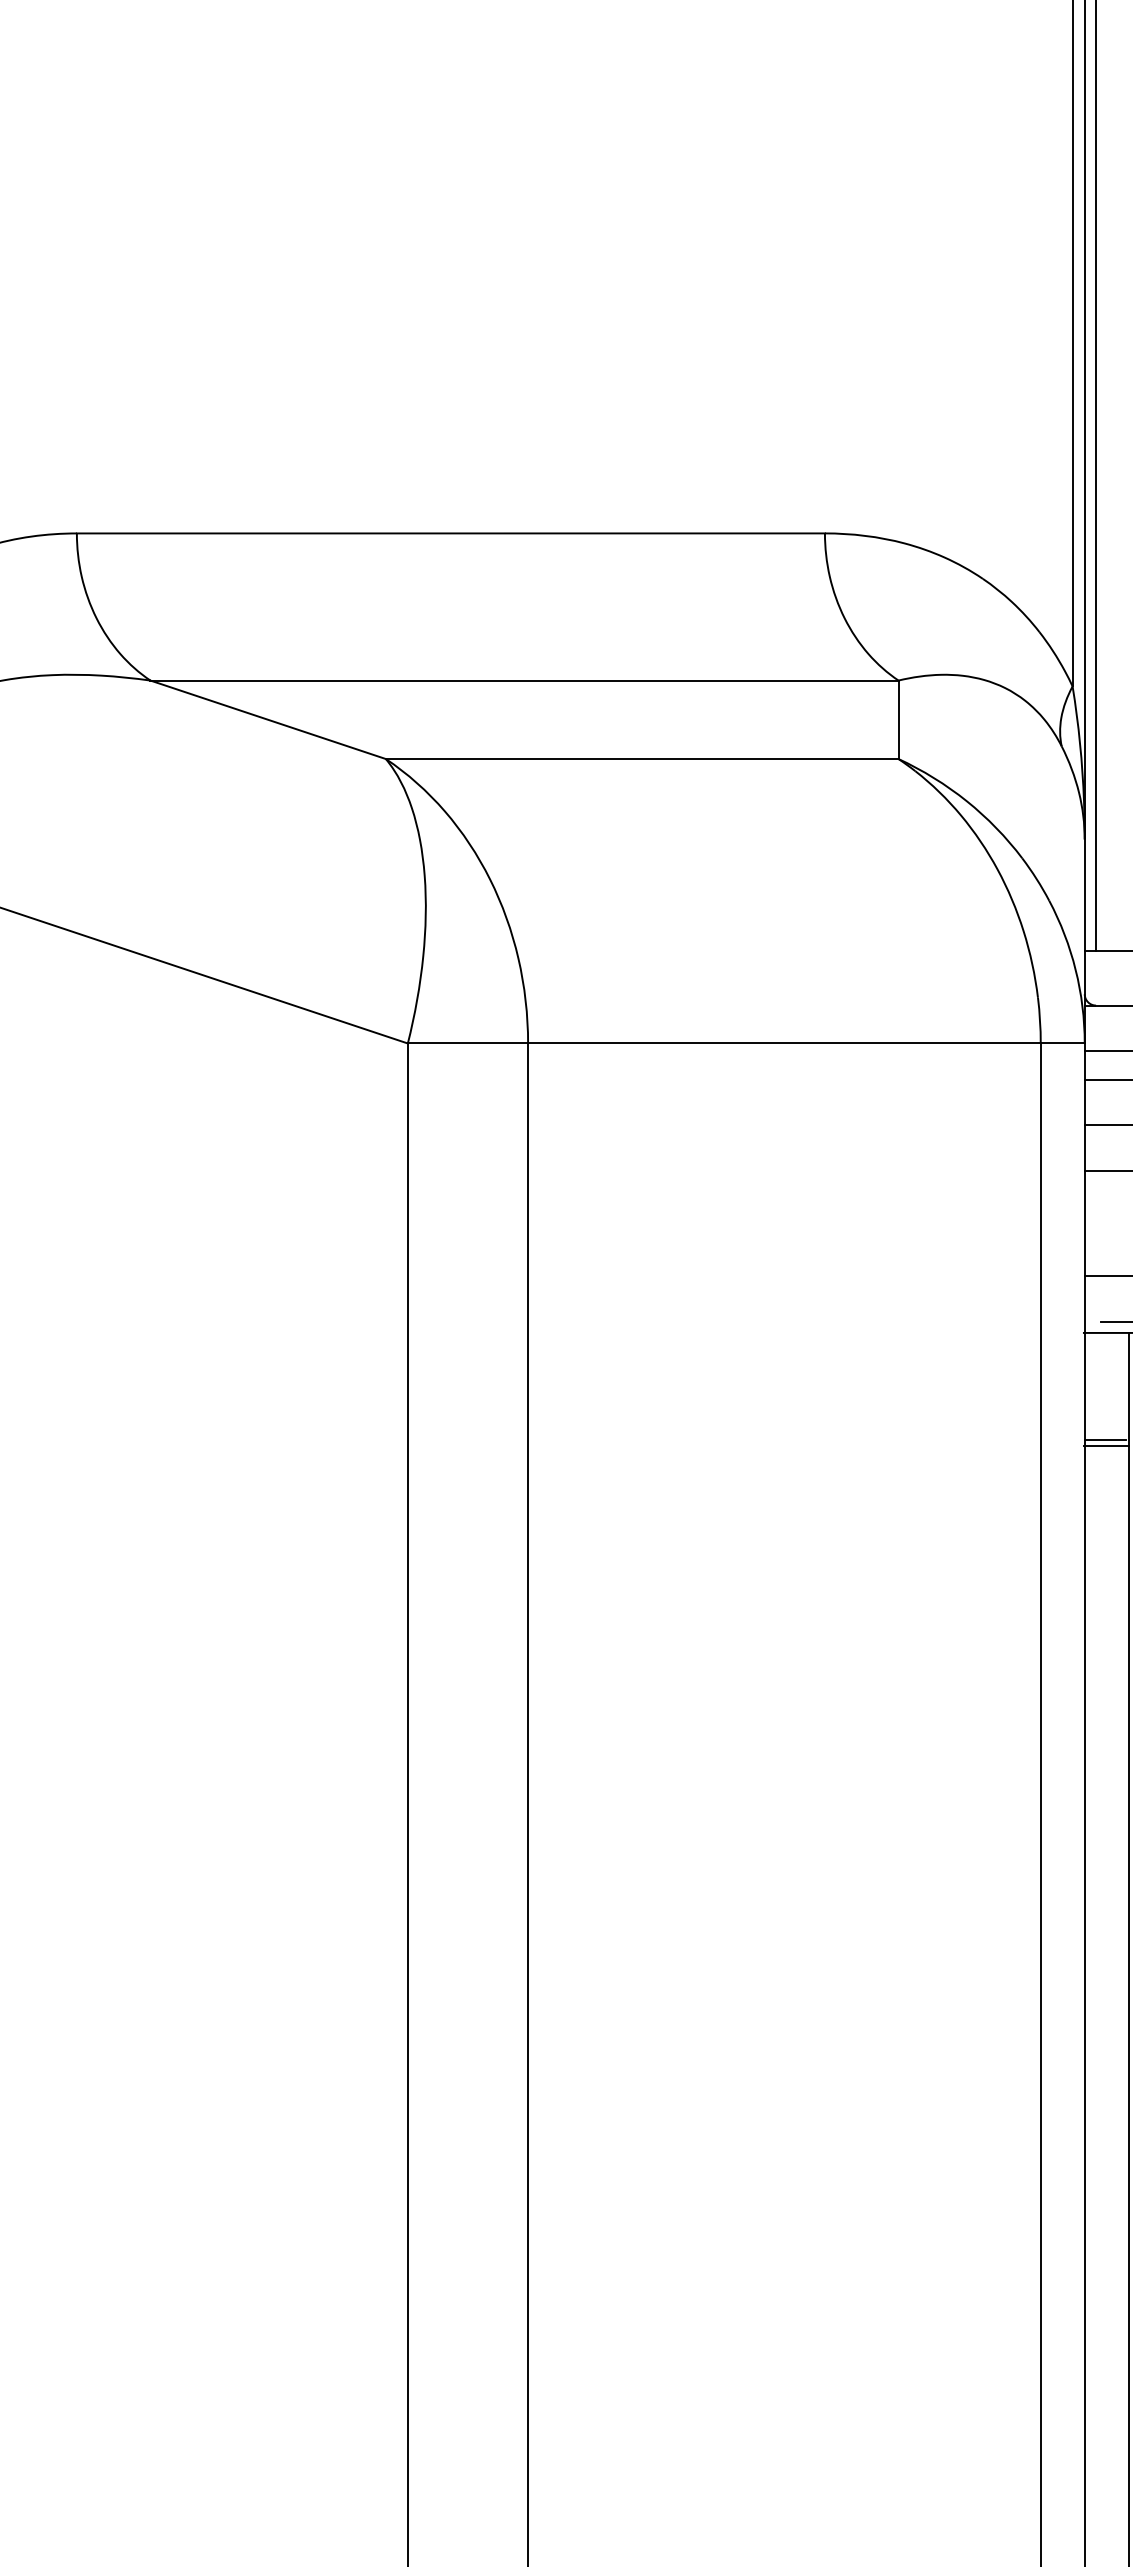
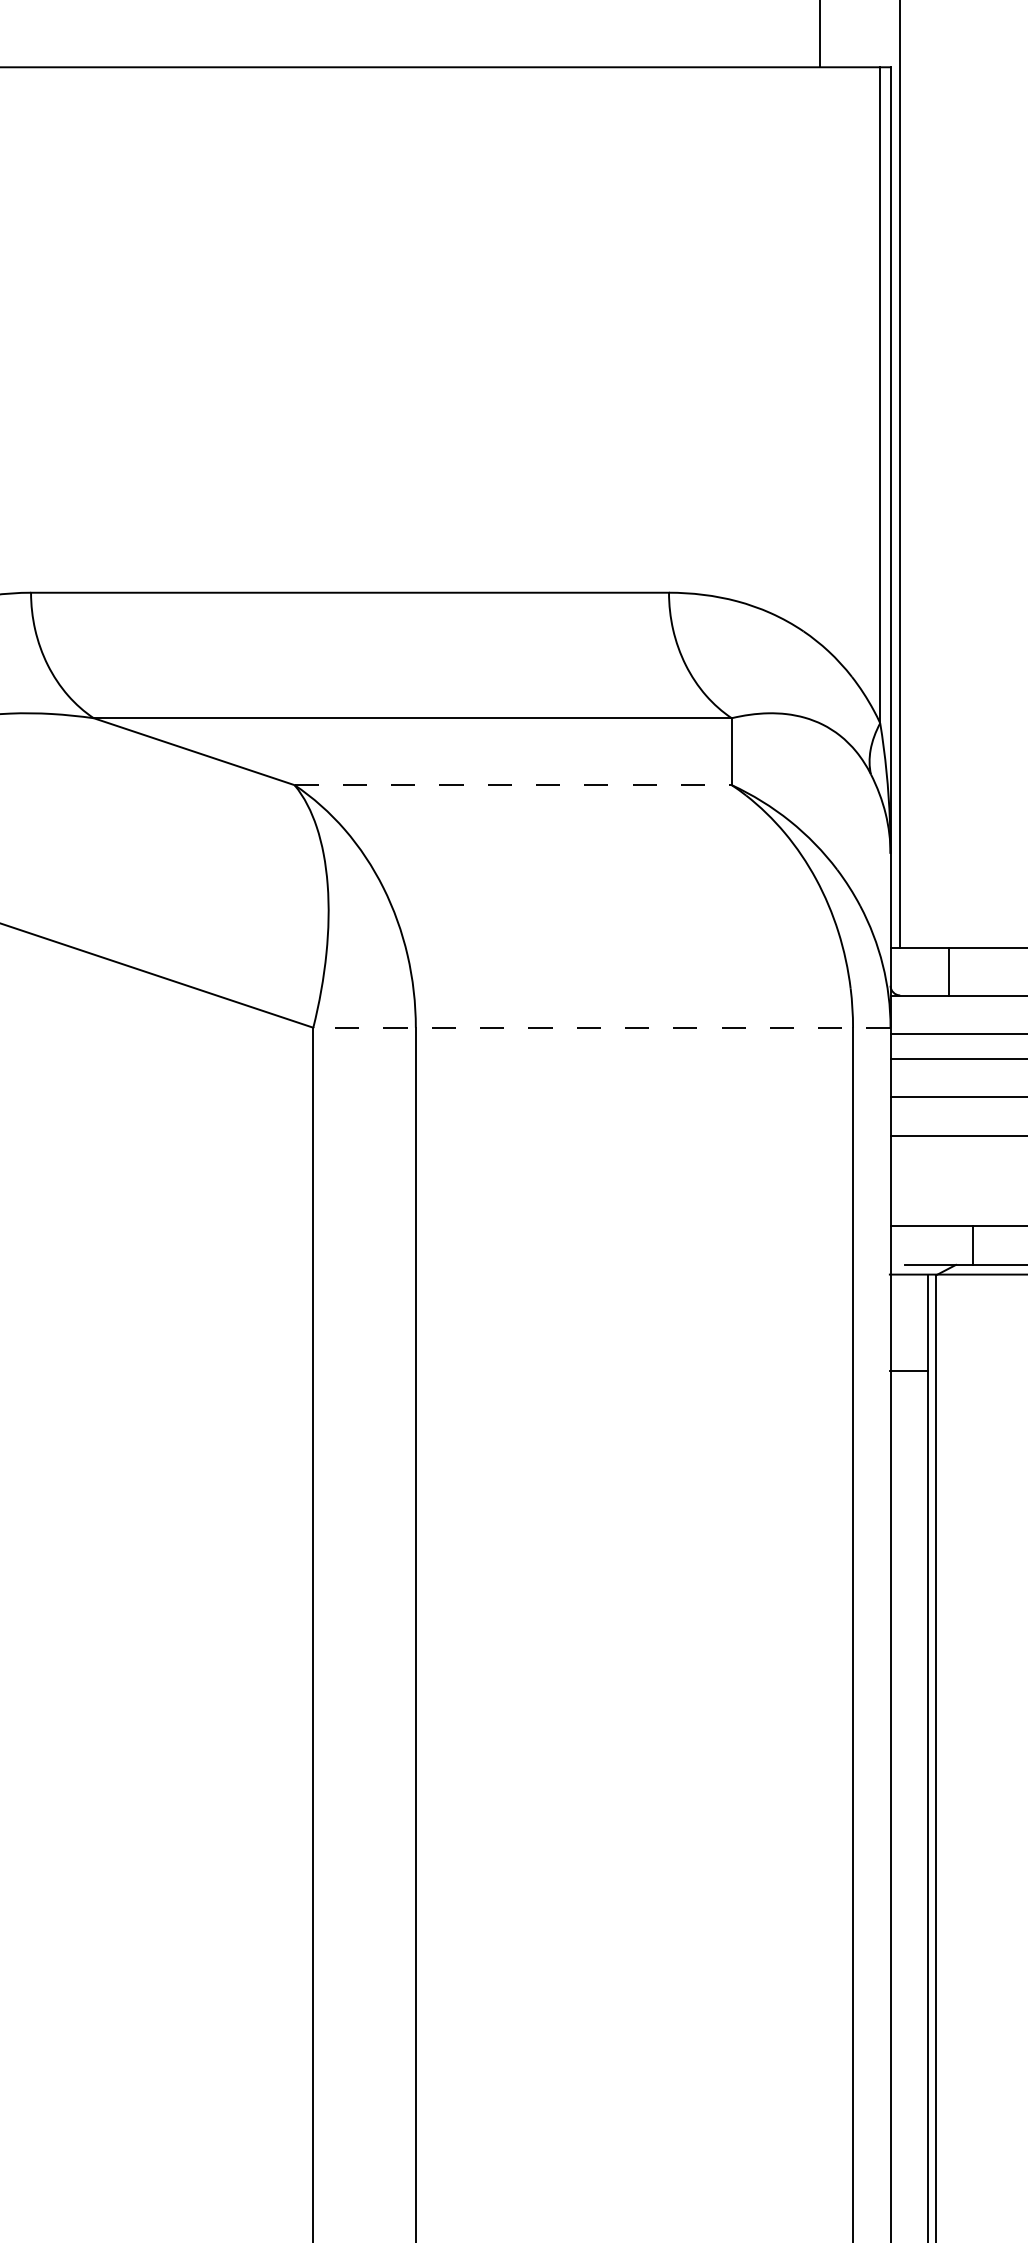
line: (642, 759) -> (513, 785), solid -> dashed
line: (745, 1043) -> (601, 1027), solid -> dashed
line: (1104, 1439) -> (907, 1365), removed

